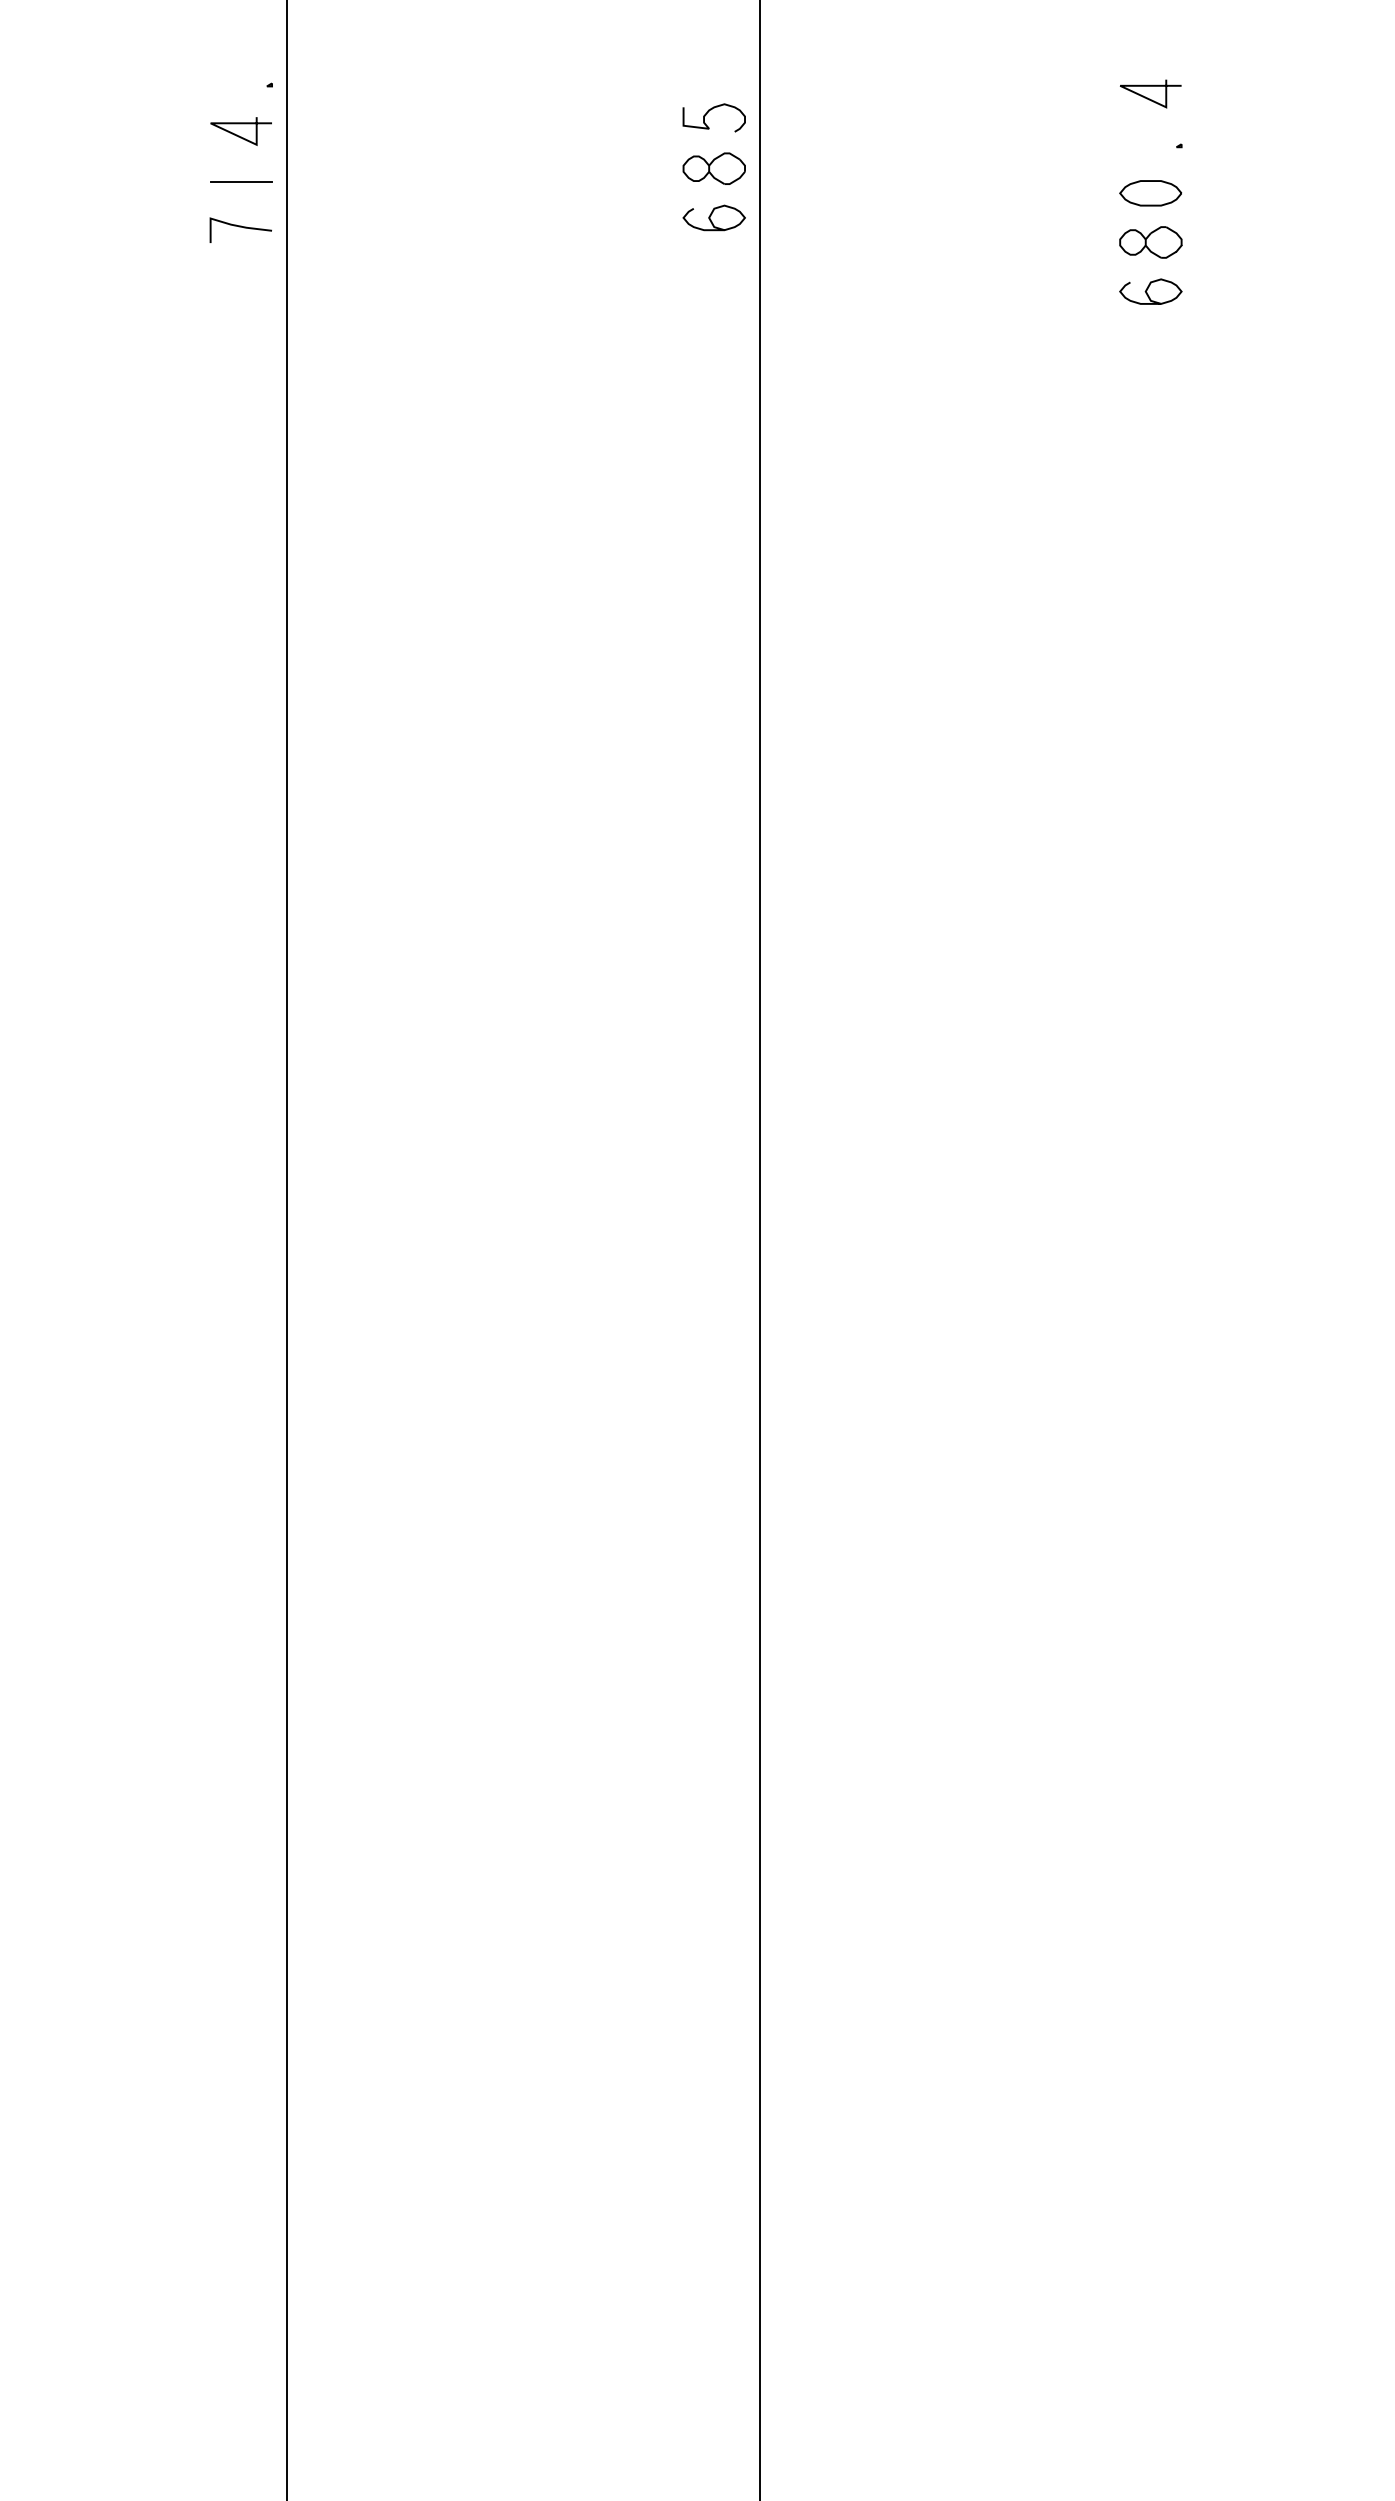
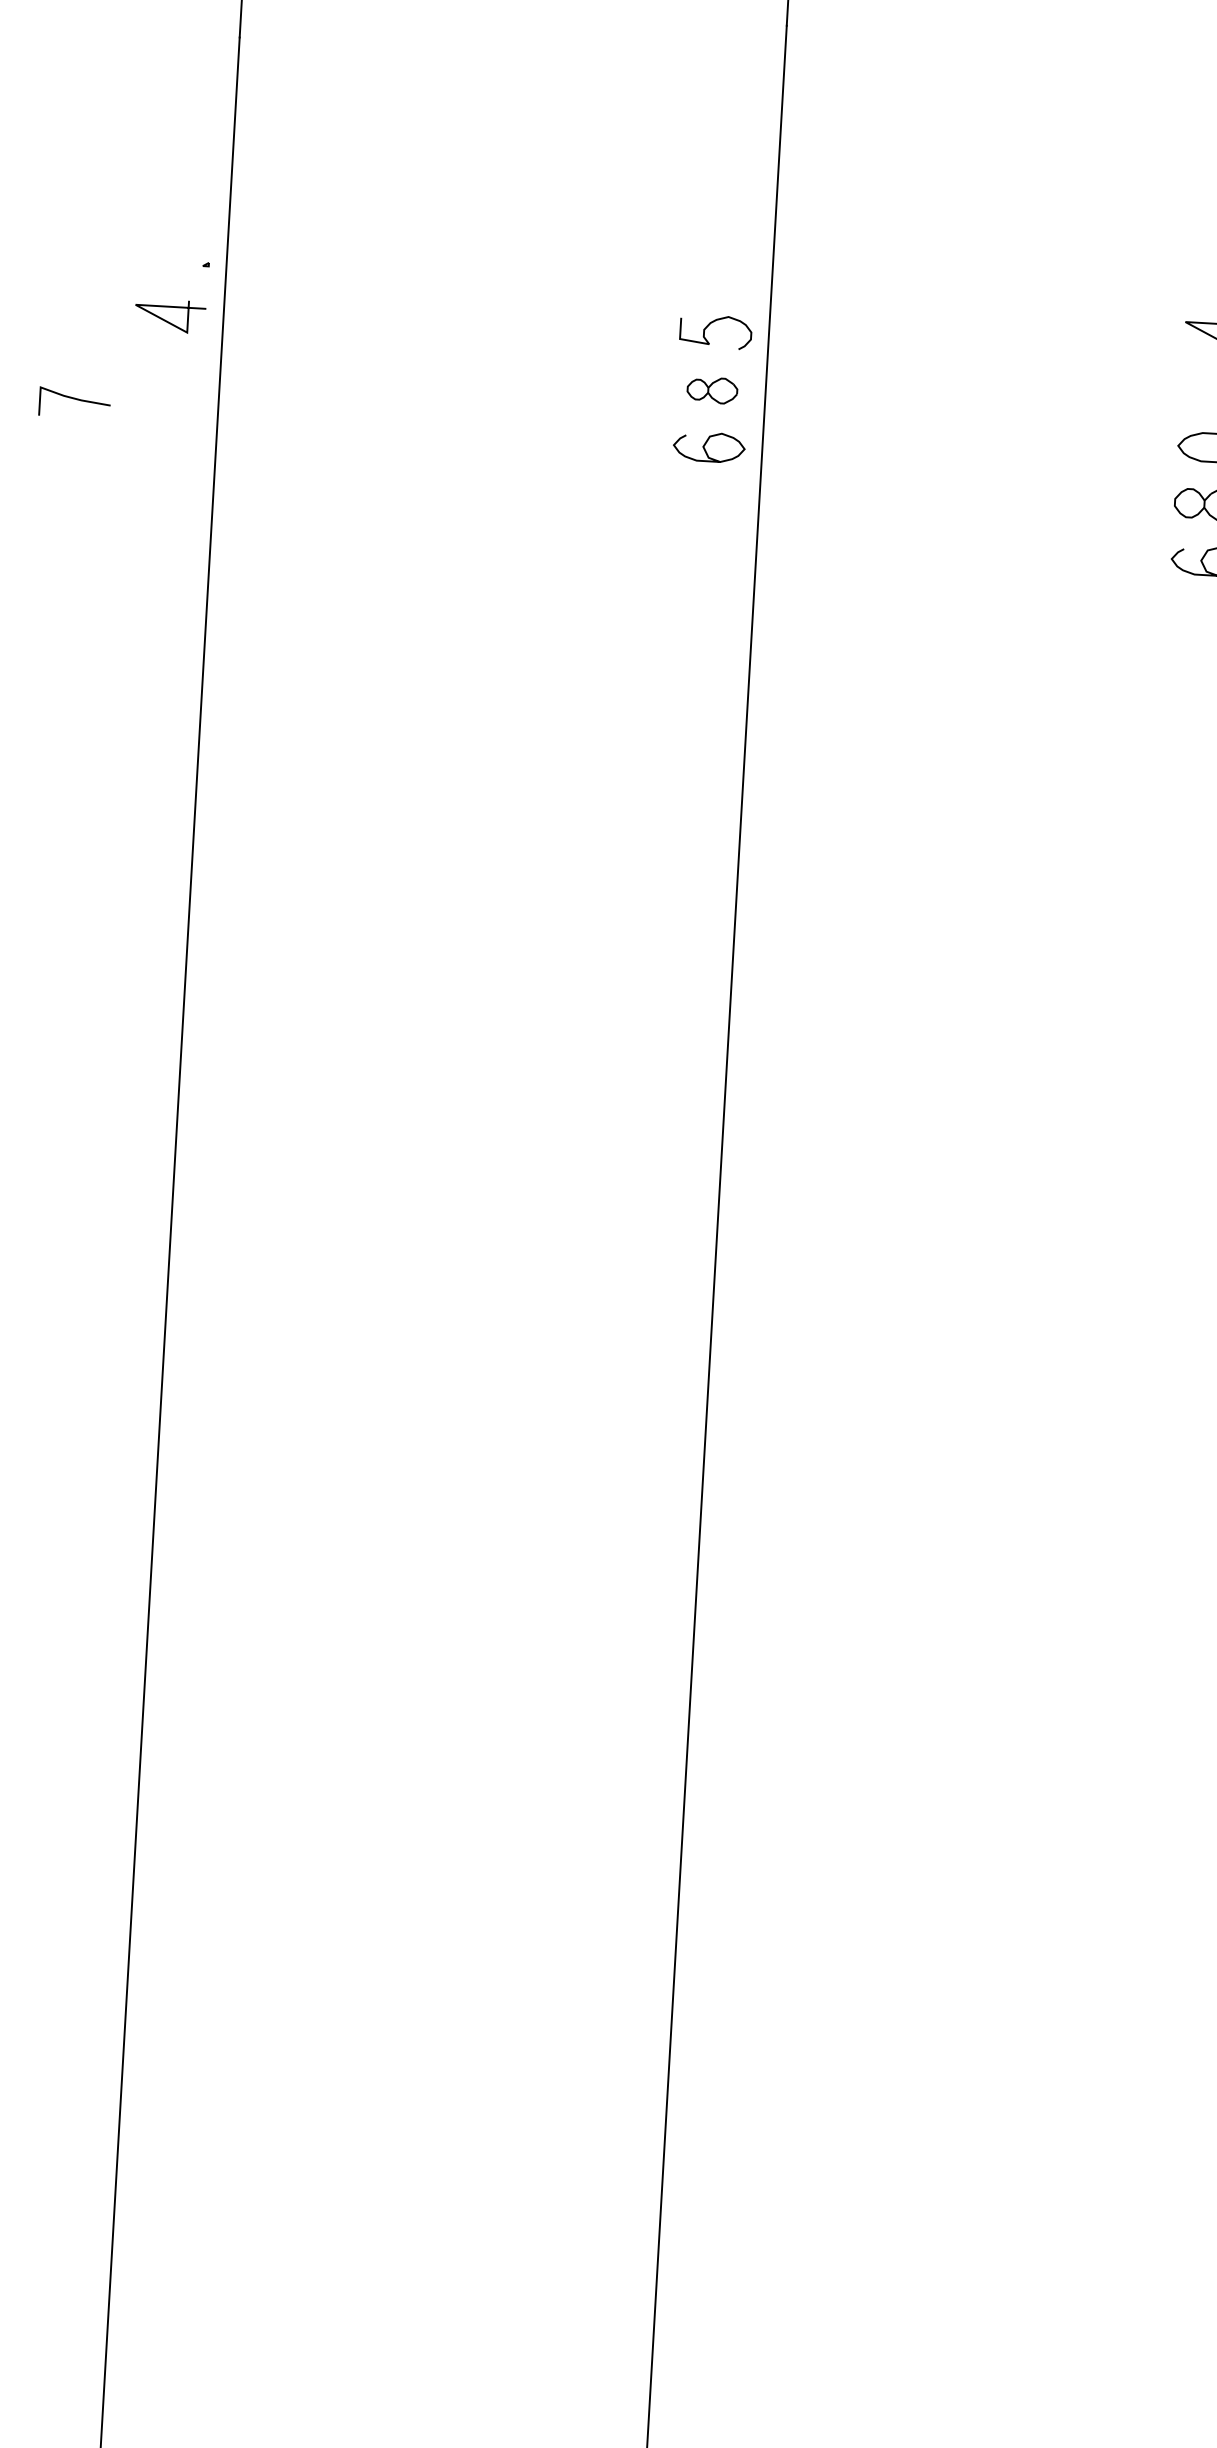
part: (713, 168) -> (711, 390), size x0.7
line: (241, 181) -> (167, 373), removed
curve: (240, 227) -> (74, 399), moved

